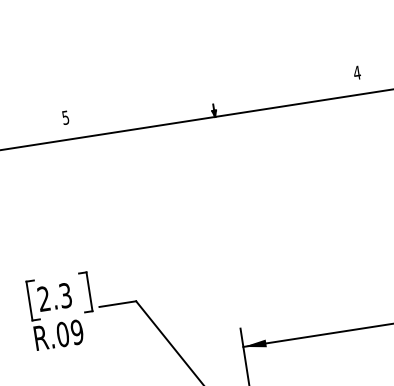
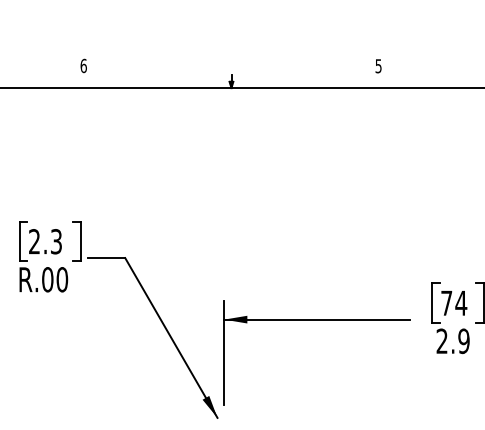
text: (357, 73) -> (378, 66), 4 -> 5
text: (65, 117) -> (83, 65), 5 -> 6
text: (77, 332) -> (62, 279), R.09 -> R.00

